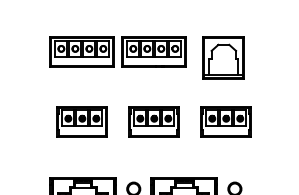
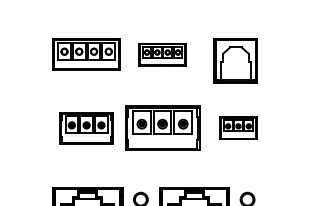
part: (154, 51) -> (162, 54), size x0.7
part: (154, 121) -> (162, 128), size x1.4
part: (226, 121) -> (238, 128), size x0.7

